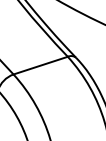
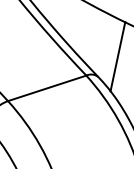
line: (89, 43) -> (117, 56), added

